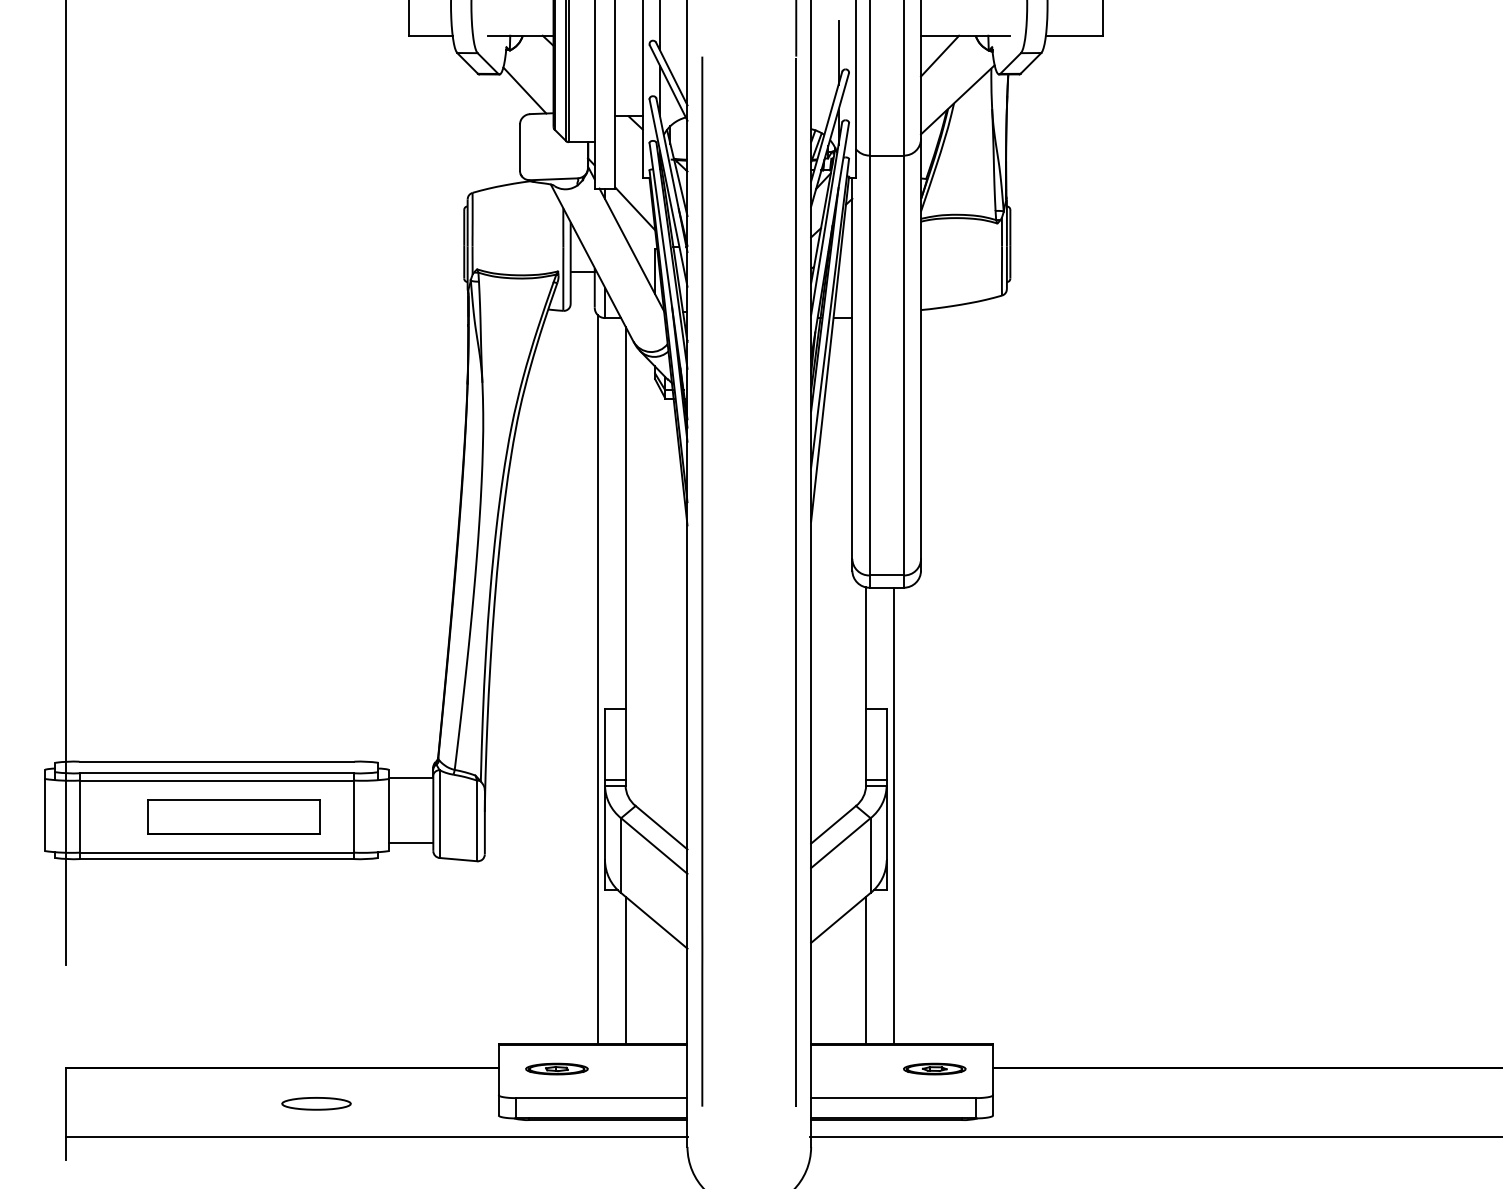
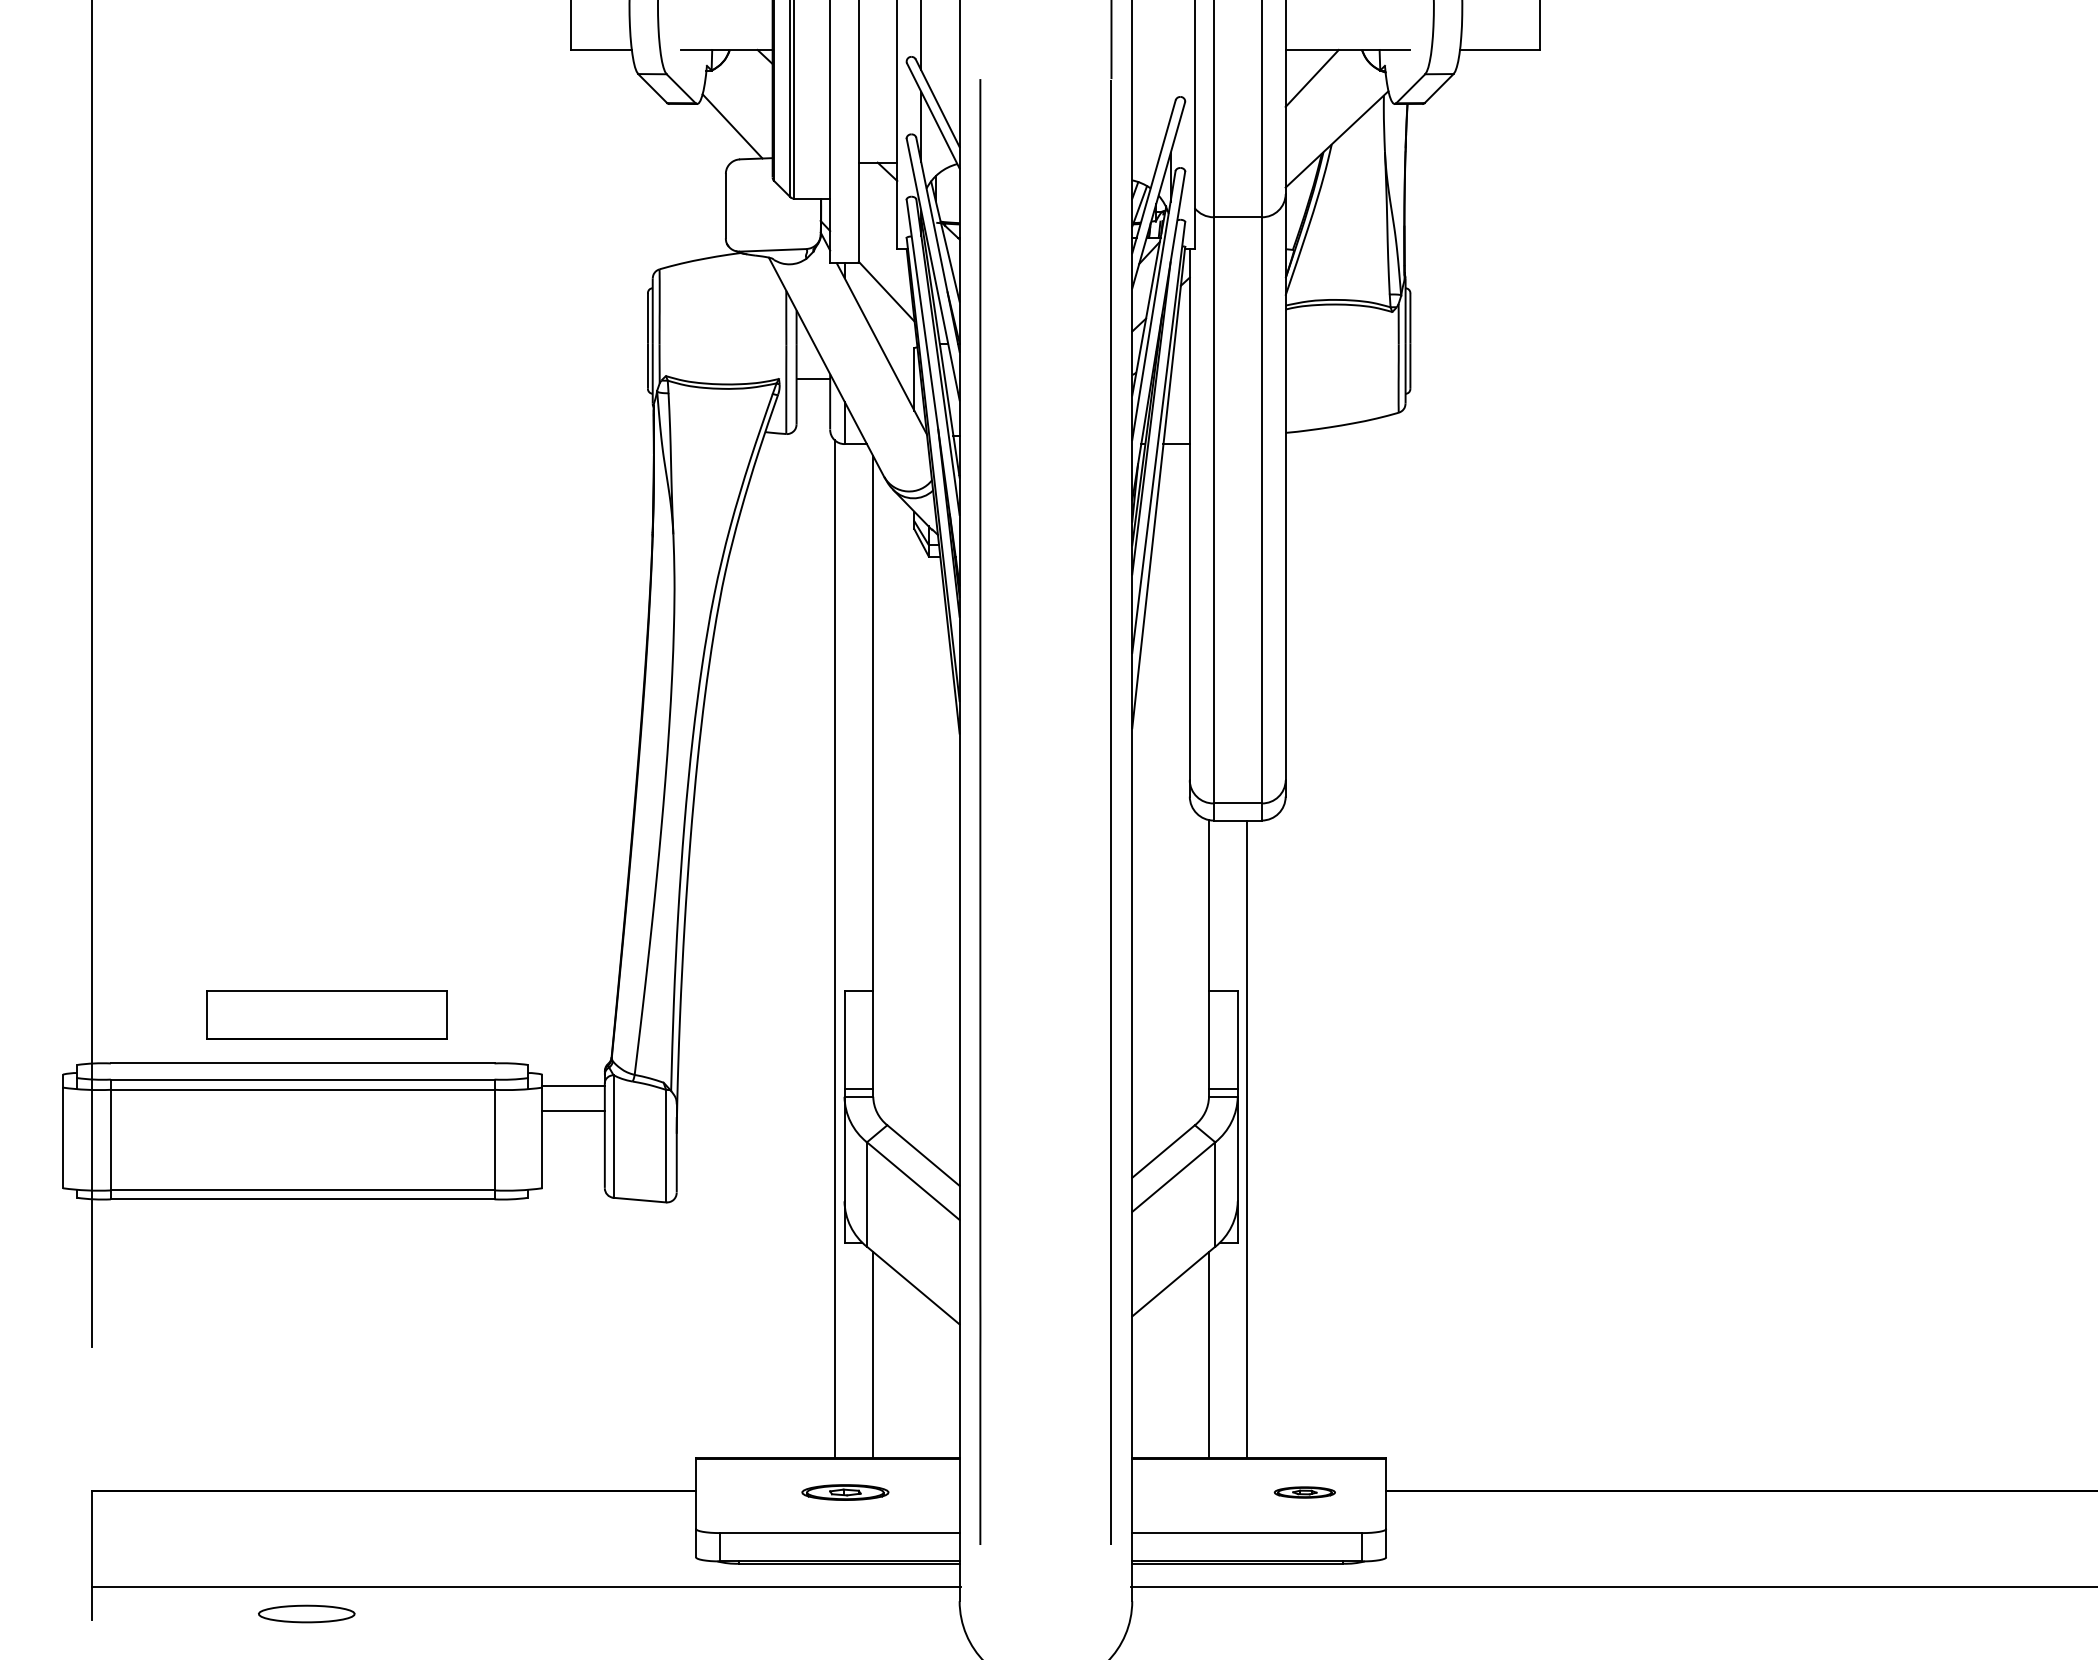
line: (838, 52) -> (1170, 73), removed
part: (233, 816) -> (326, 1014), moved
line: (410, 842) -> (573, 1110), moved
part: (557, 1069) -> (845, 1492), moved
part: (934, 1069) -> (1304, 1492), size x0.7
part: (316, 1103) -> (306, 1613), moved

